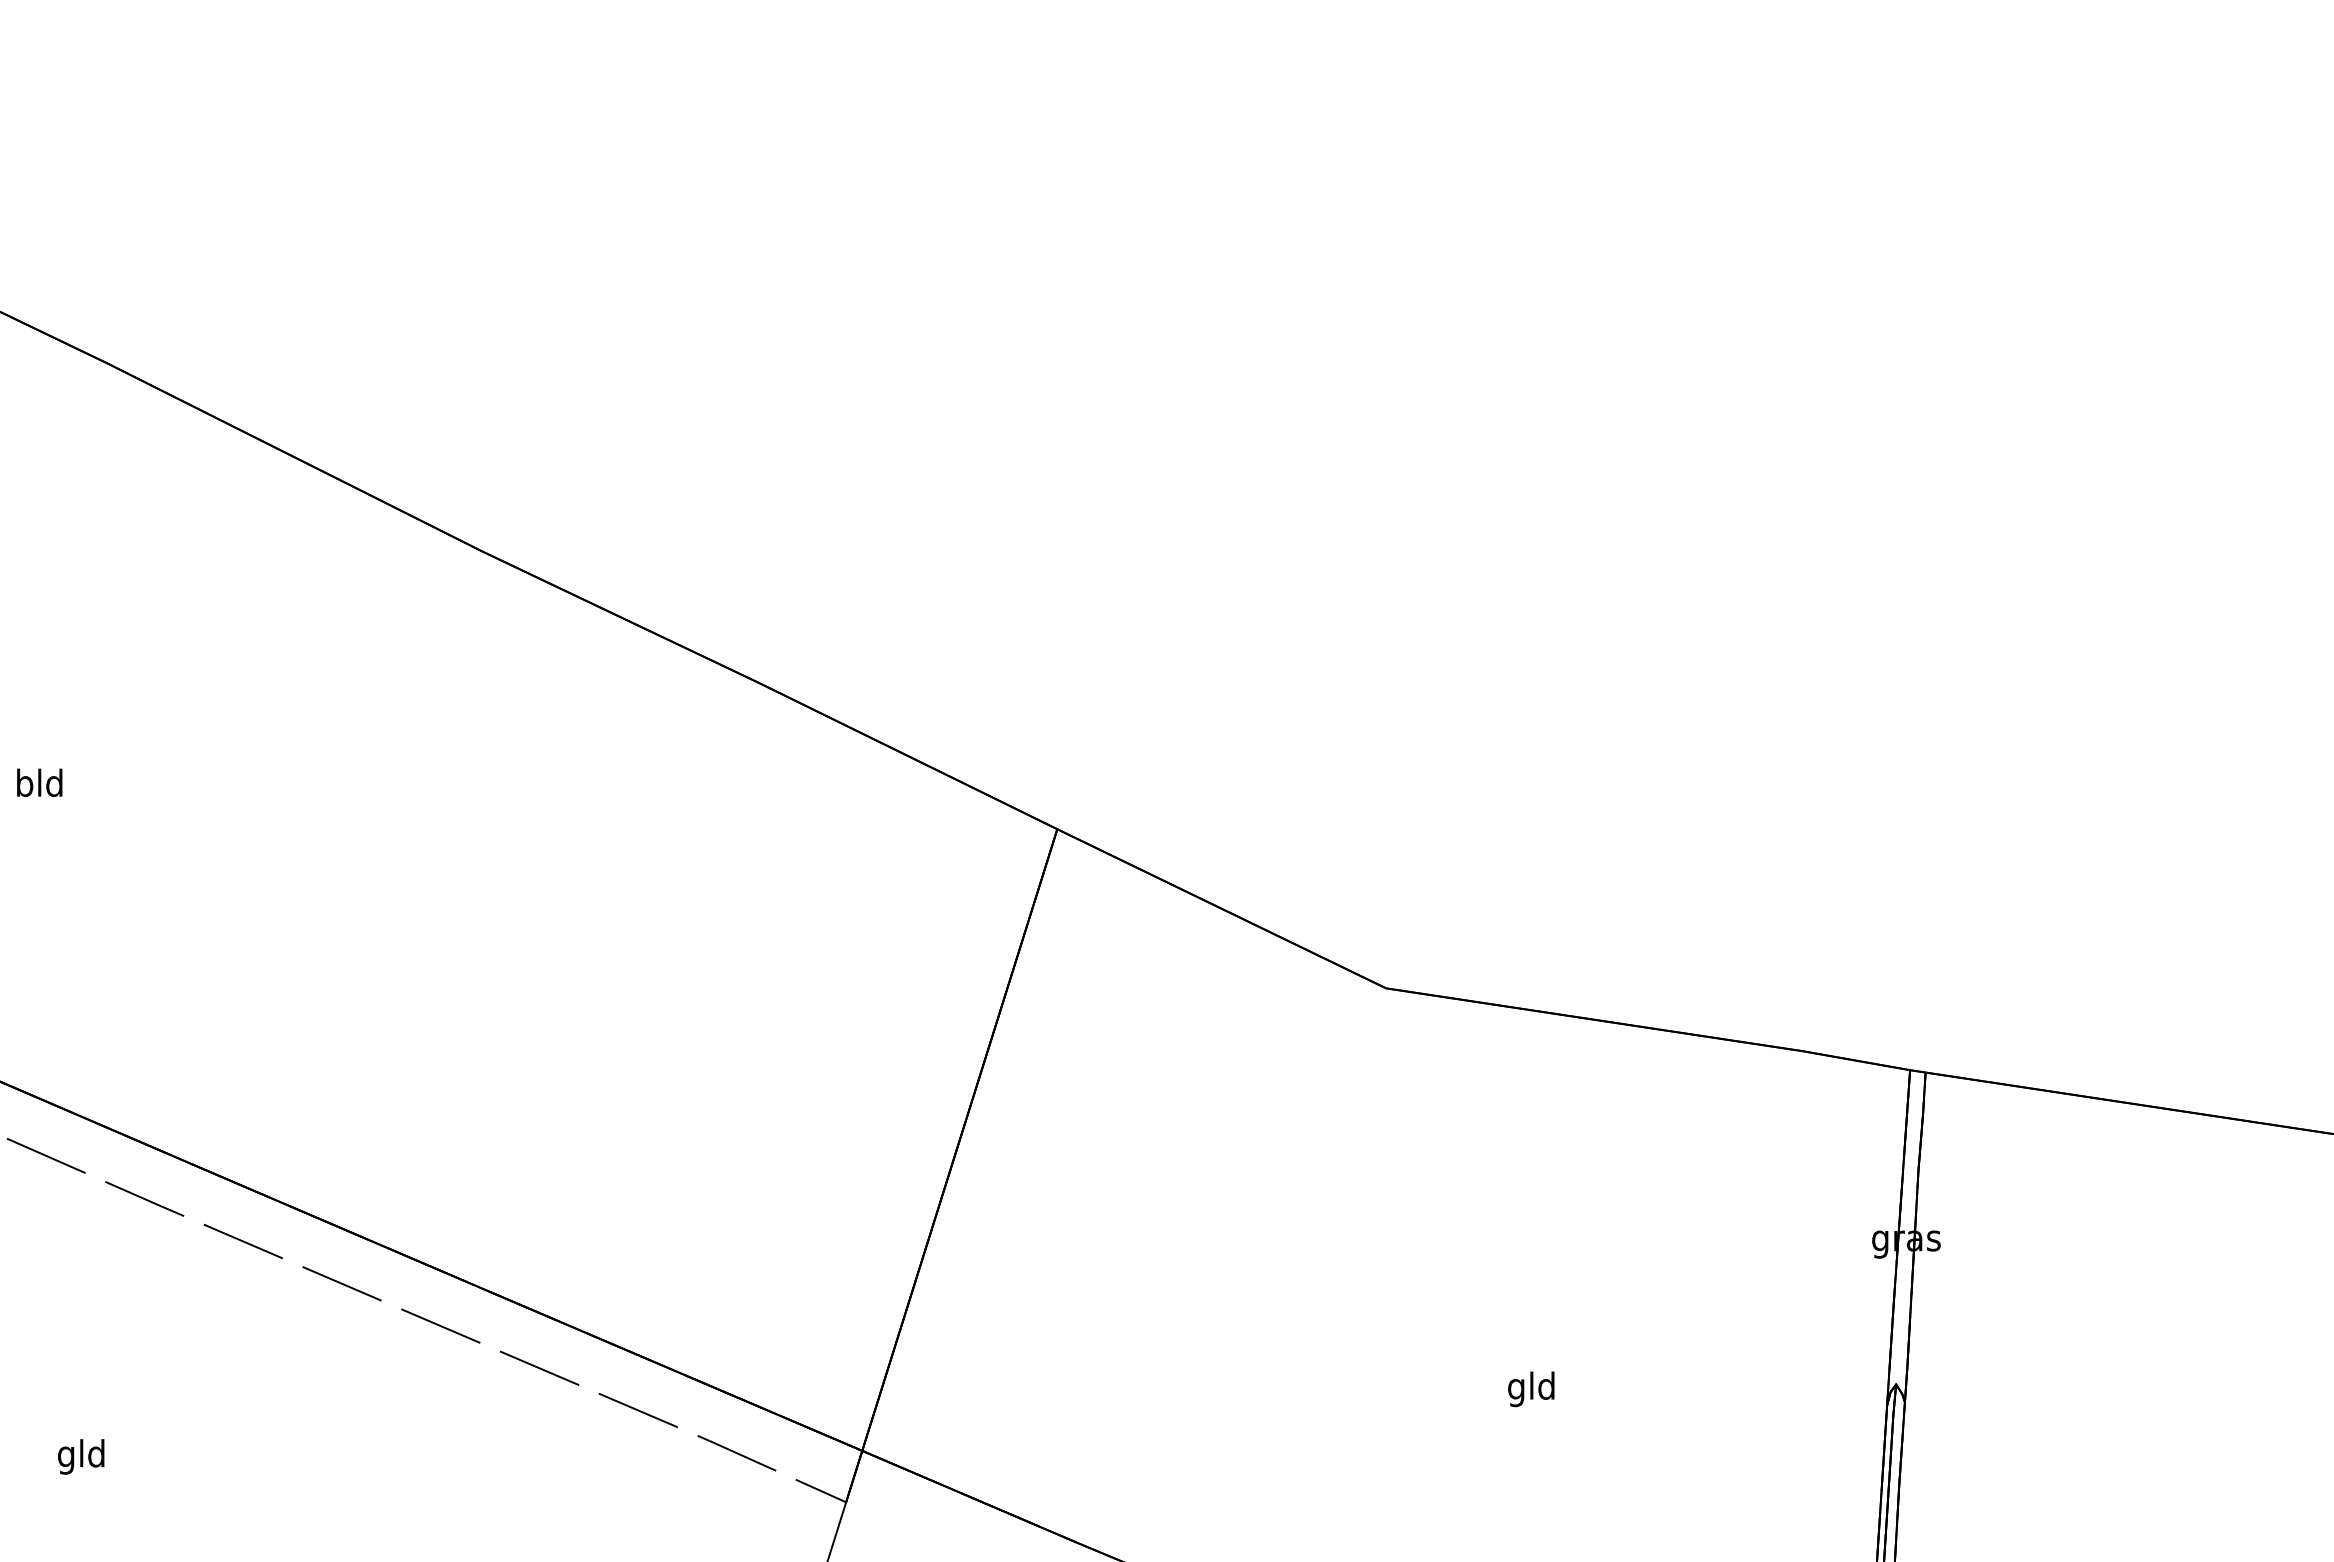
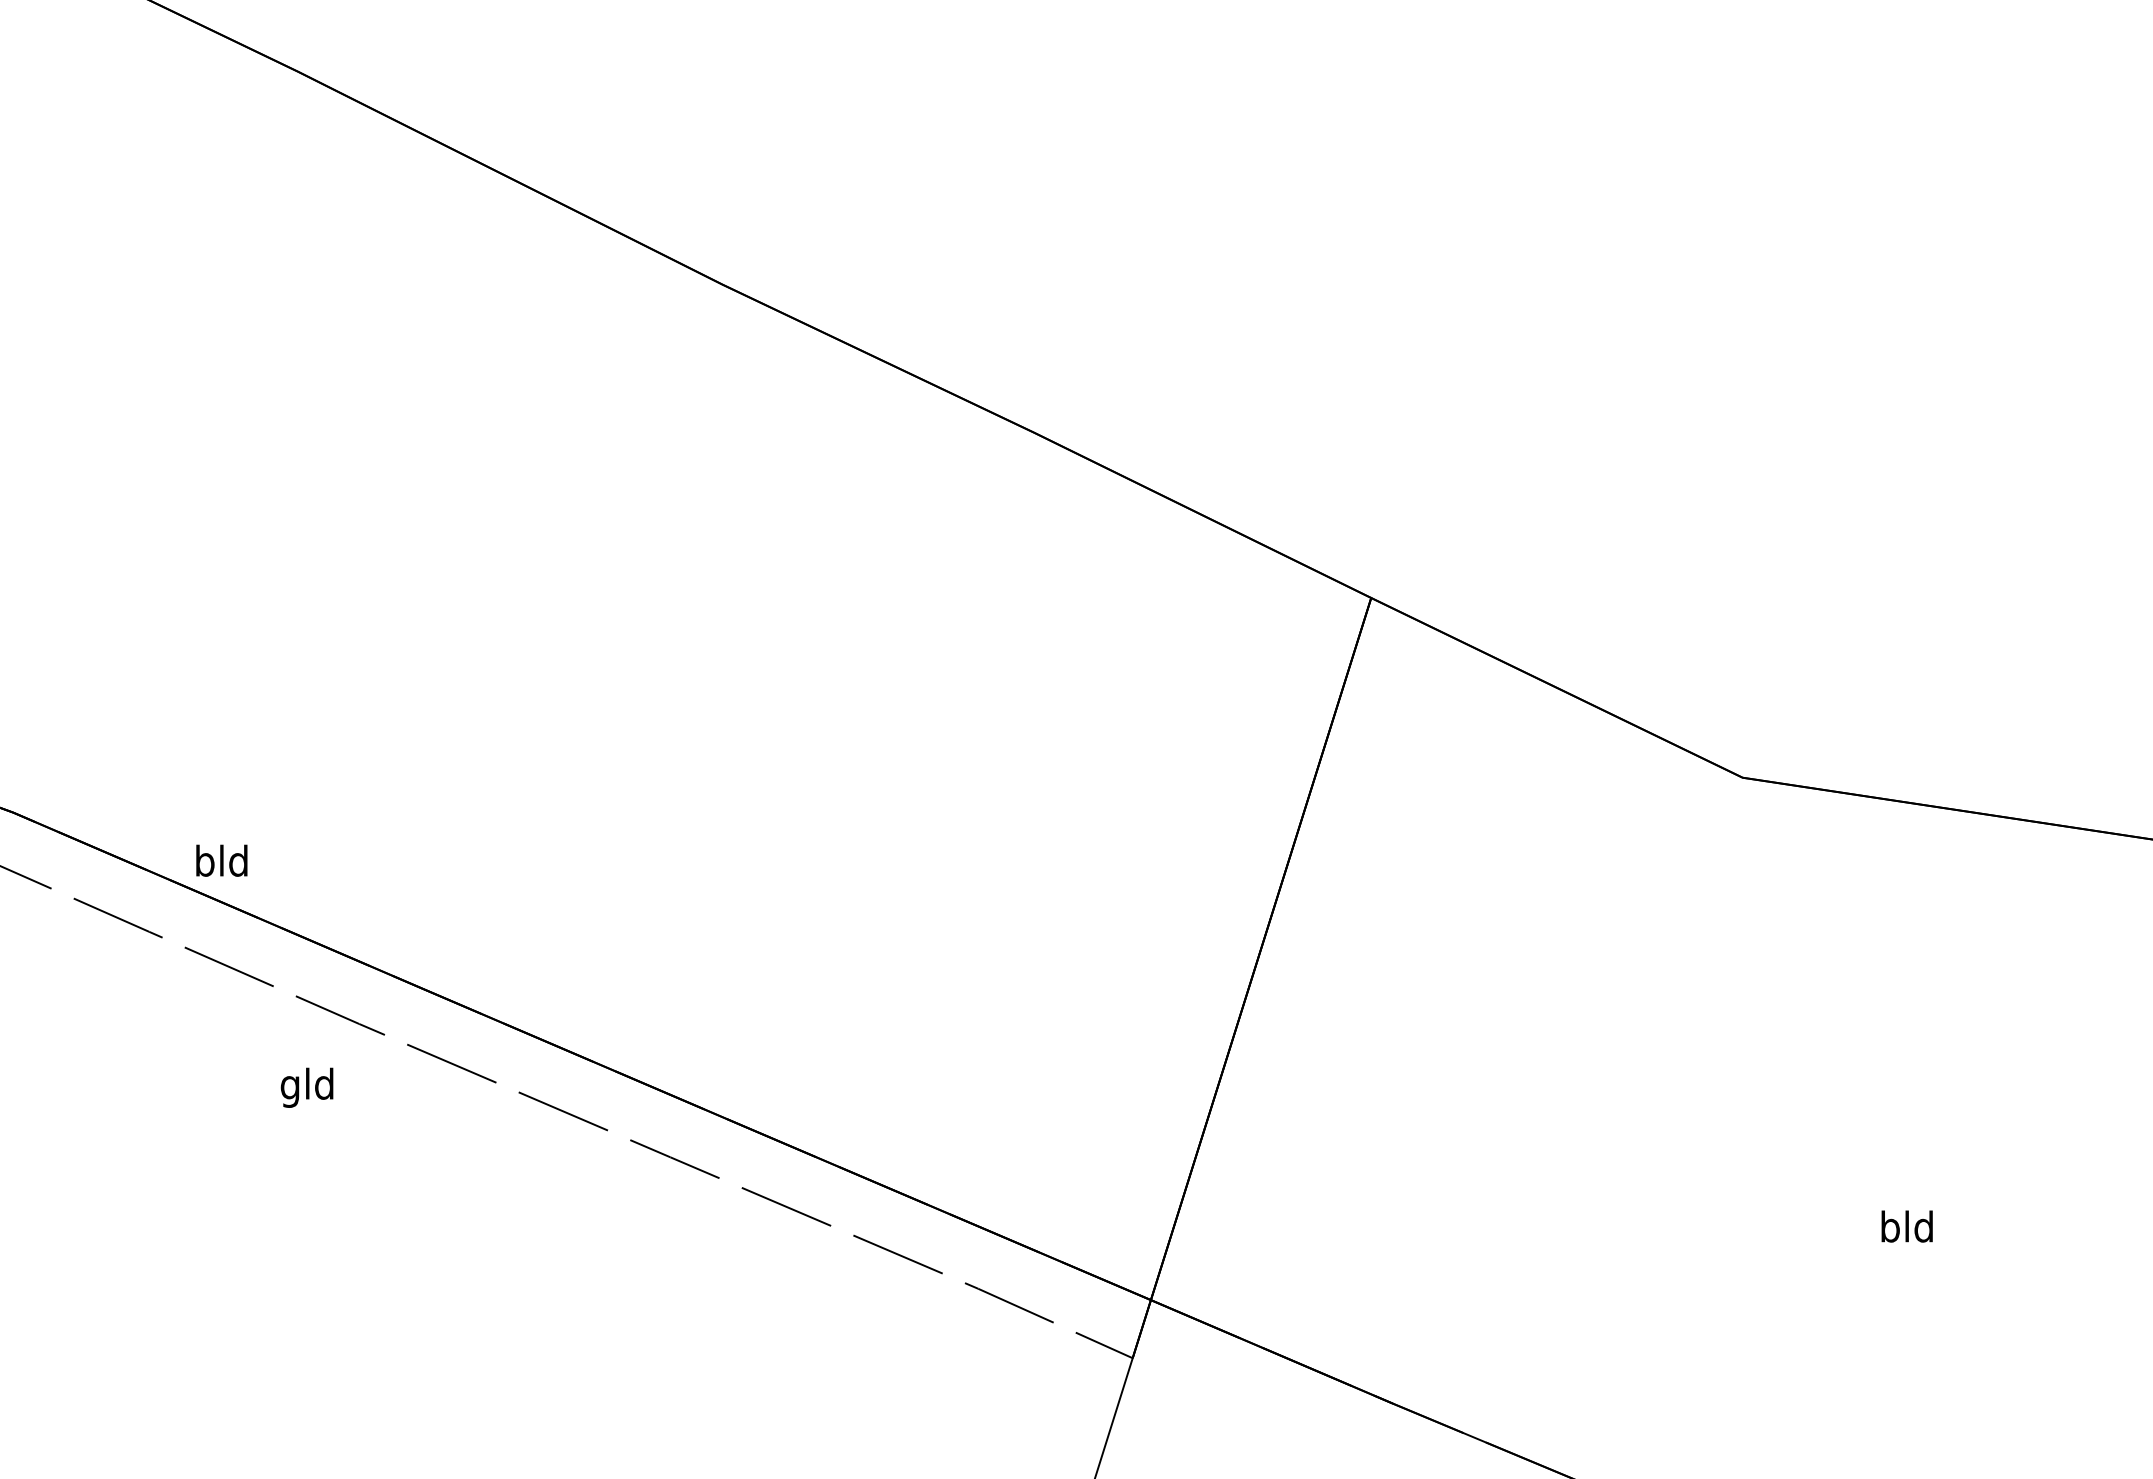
text: (39, 782) -> (221, 860), moved
text: (1516, 1389) -> (1889, 1230), gld -> bld
text: (81, 1456) -> (307, 1087), moved

